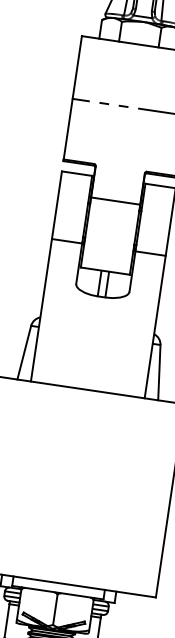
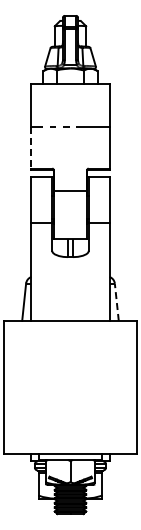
line: (68, 128) -> (31, 147), solid -> dashed
line: (158, 372) -> (116, 302), solid -> dashed

